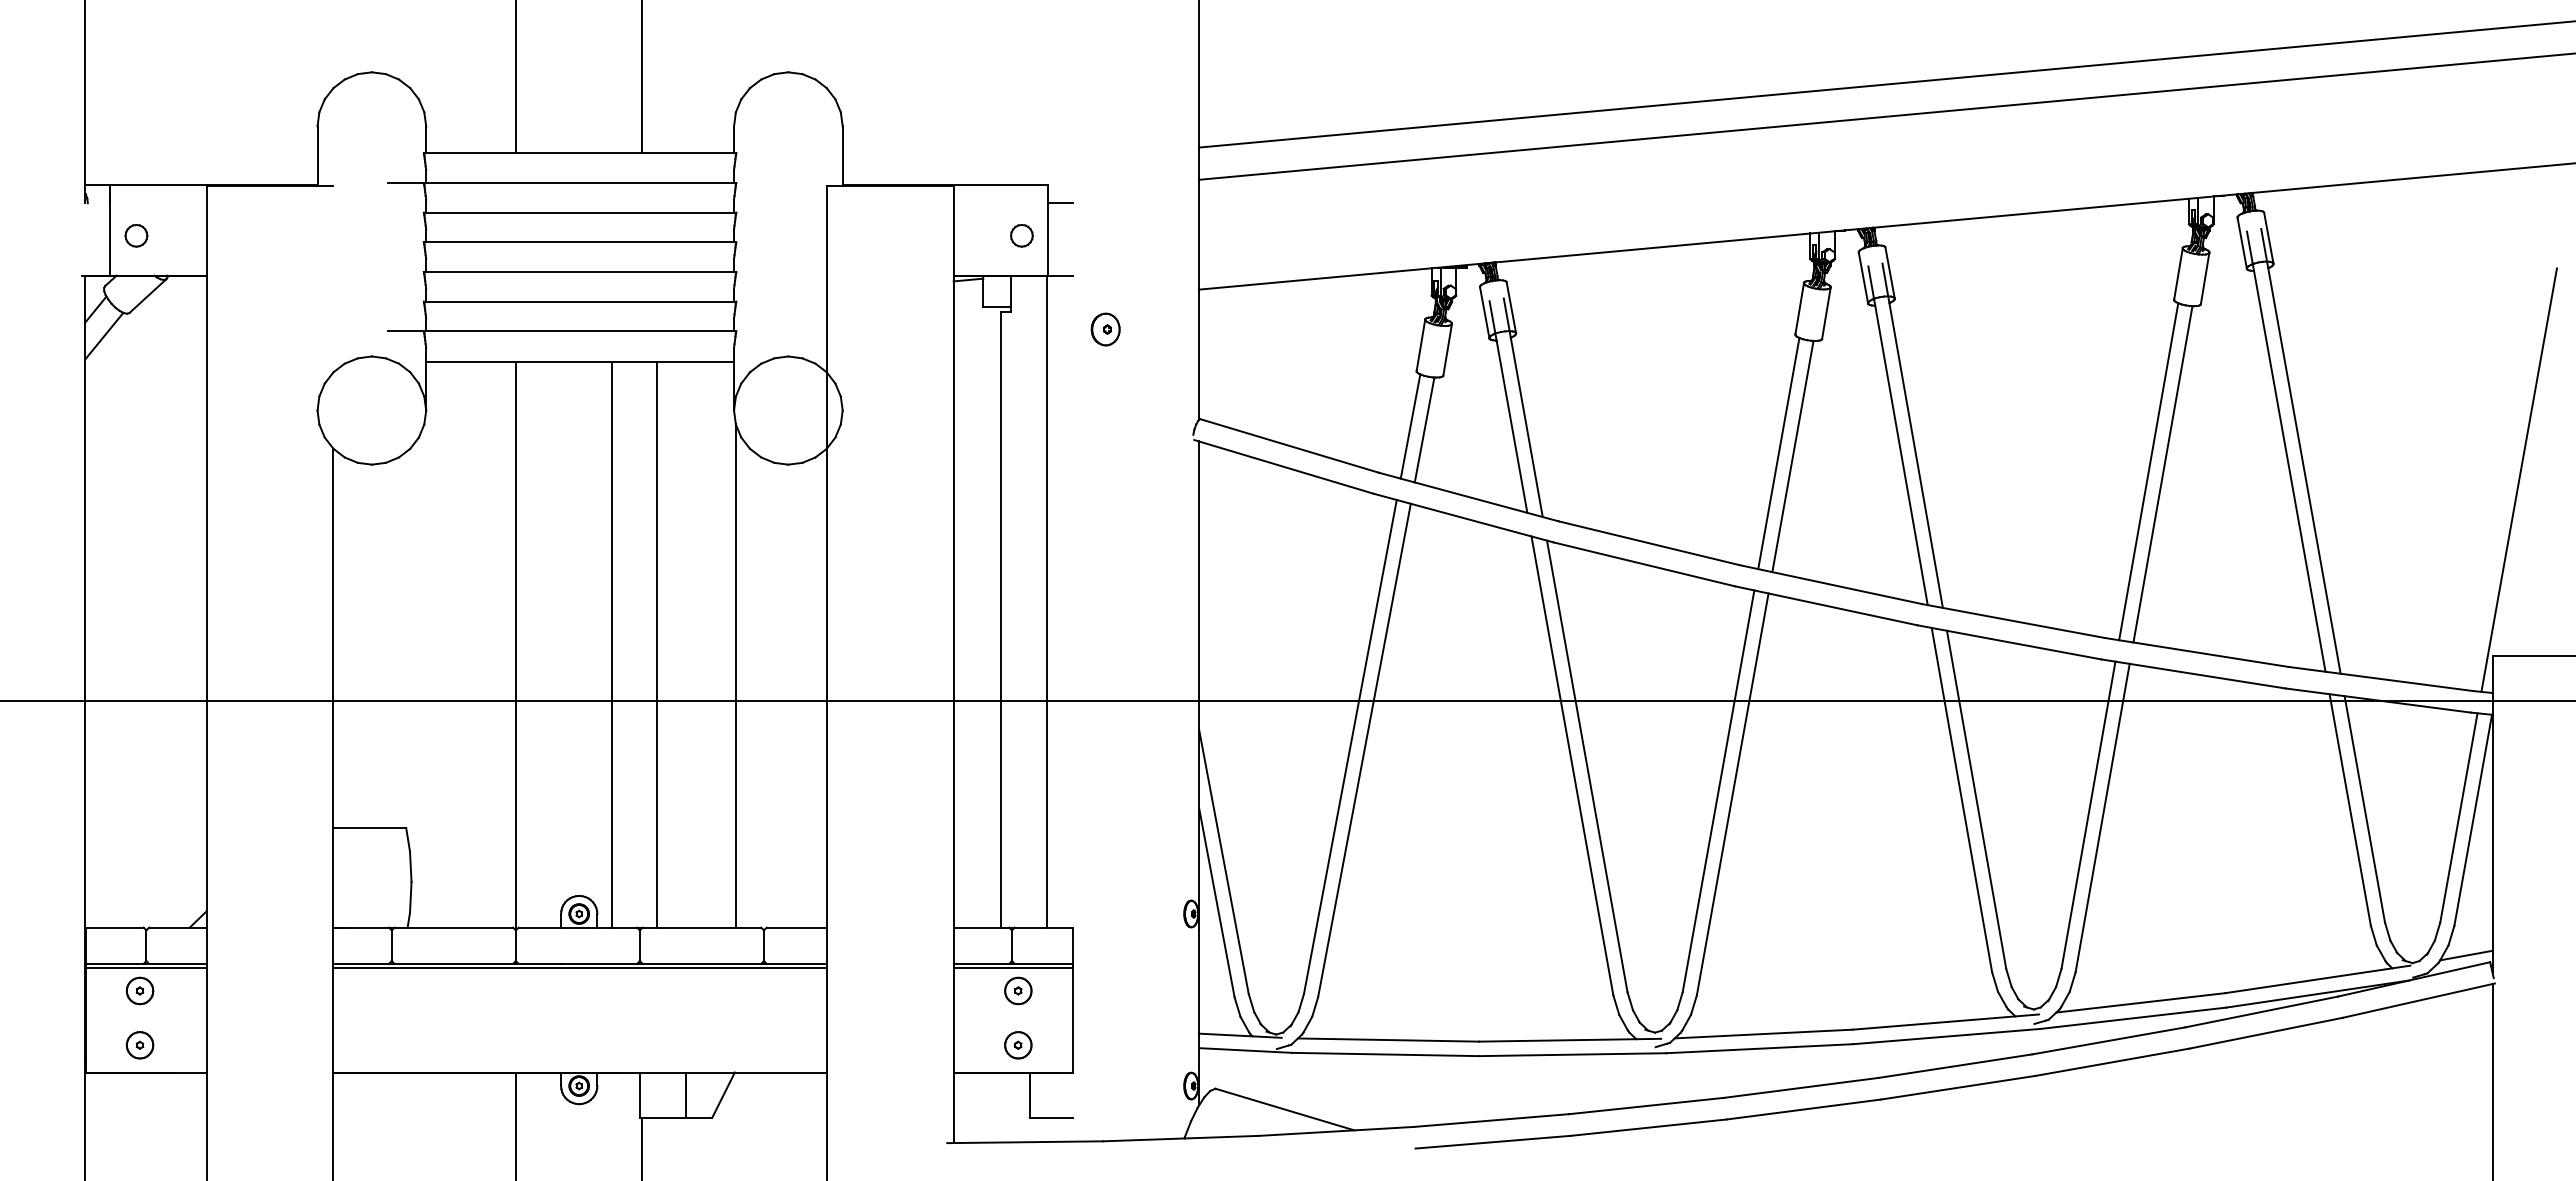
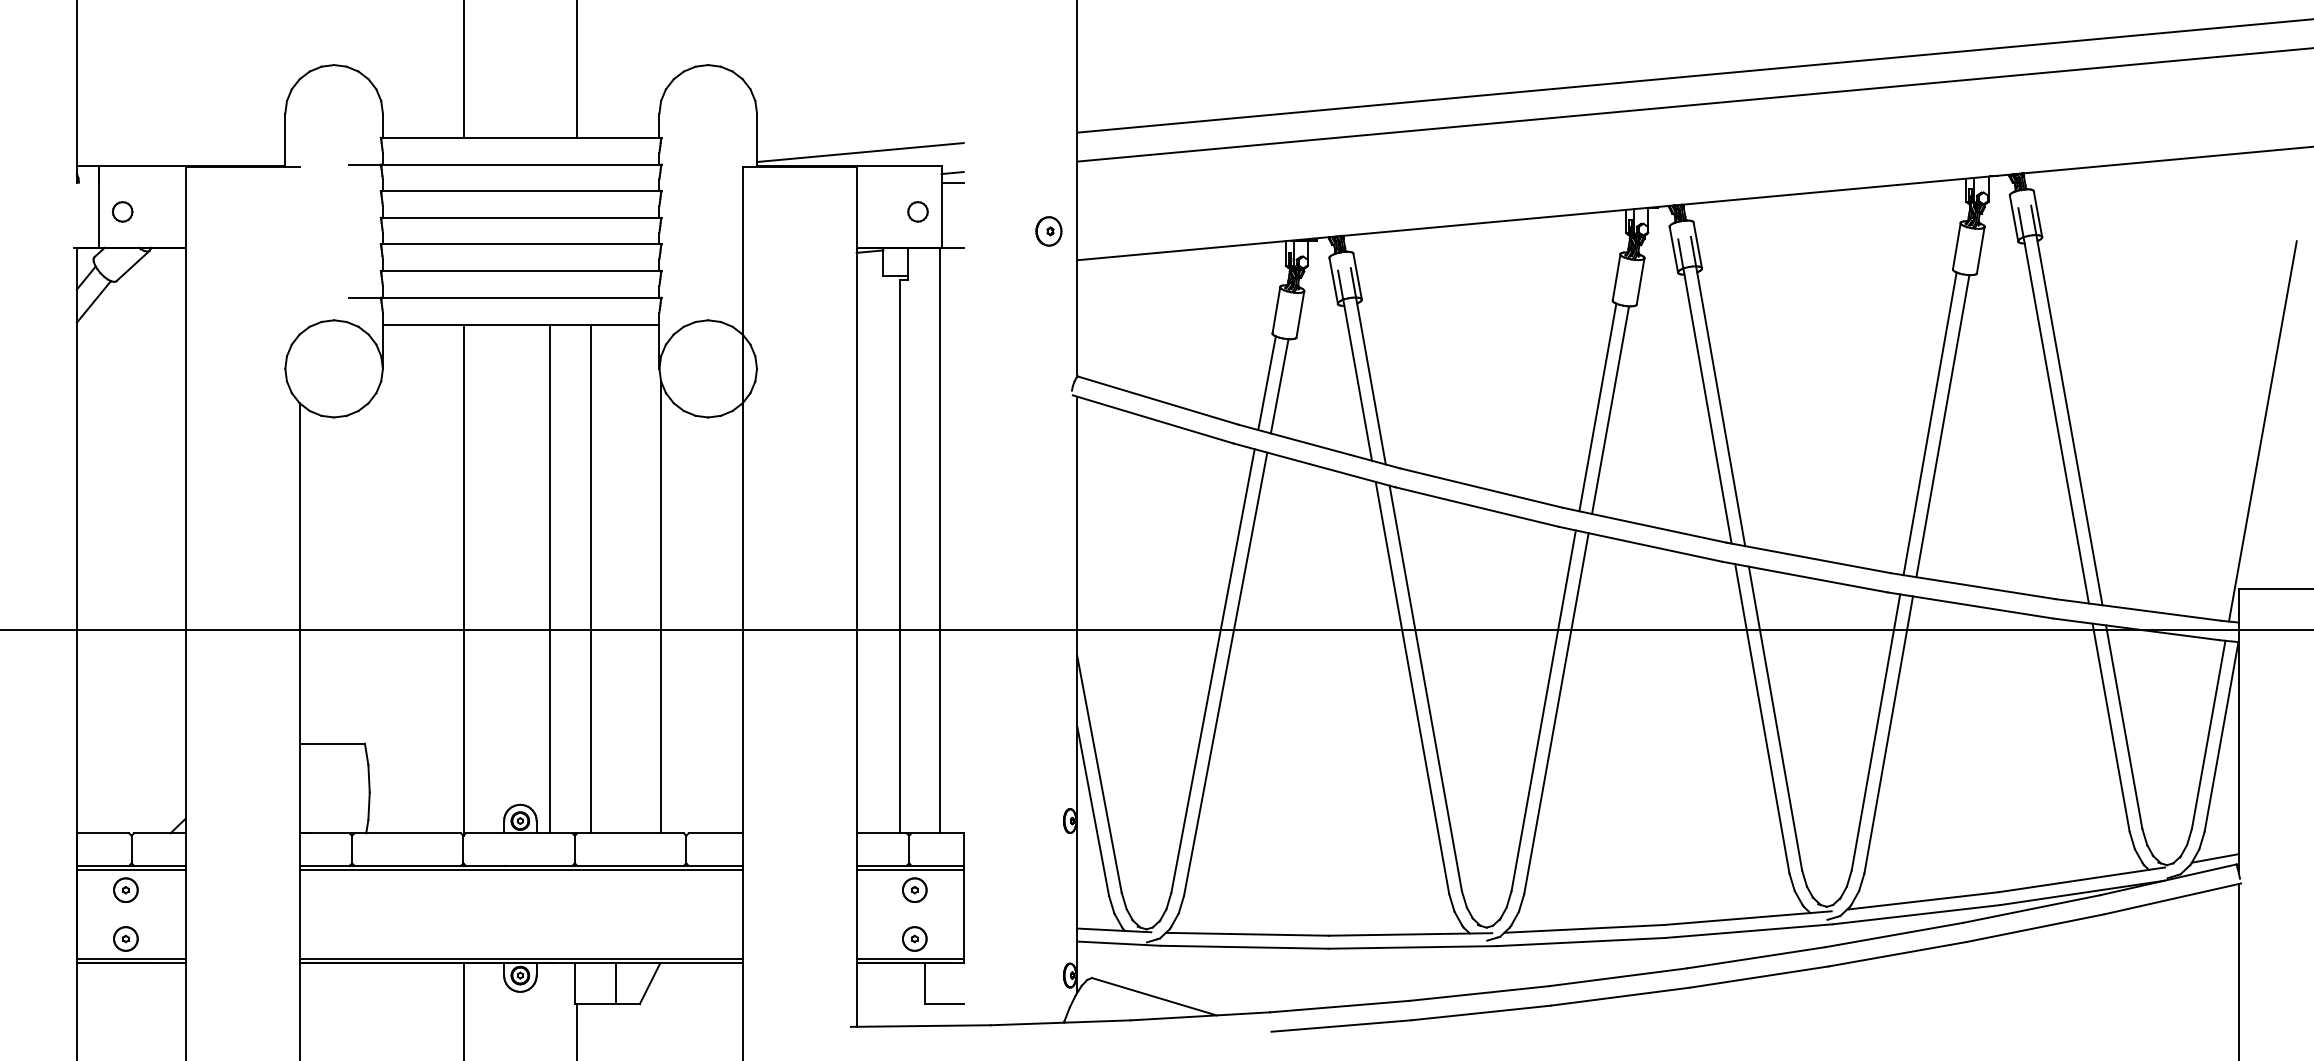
line: (957, 169) -> (860, 152), added
line: (1060, 192) -> (952, 173), added
part: (1105, 329) -> (1048, 231), moved
line: (145, 1067) -> (130, 958), added
line: (579, 1067) -> (520, 958), added
line: (1012, 1067) -> (909, 958), added

